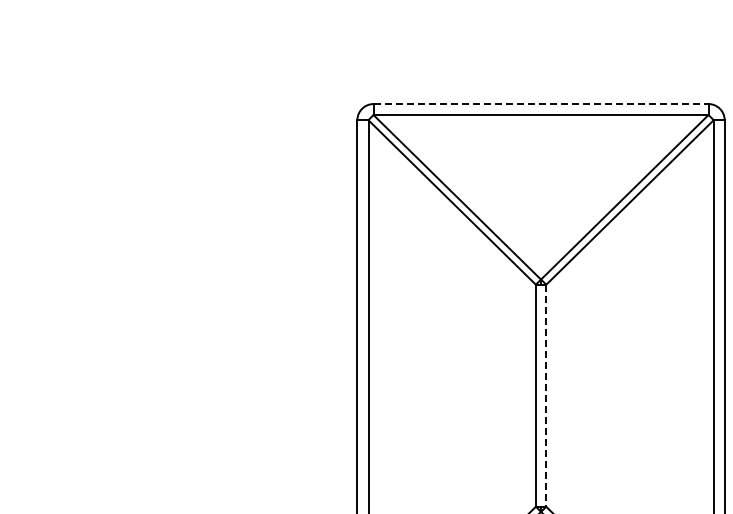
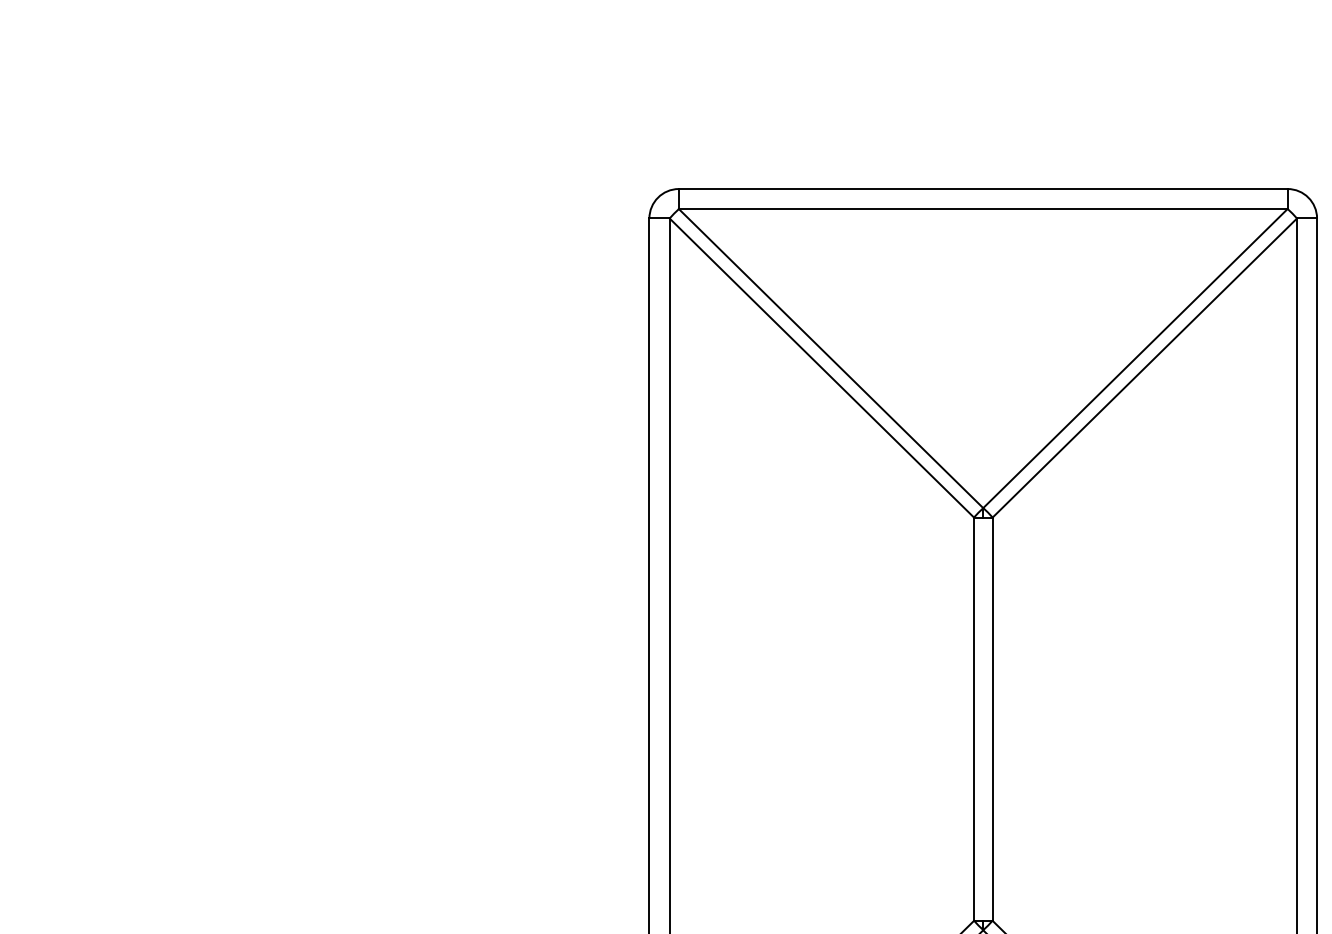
line: (541, 104) -> (984, 189), dashed -> solid
line: (546, 395) -> (993, 718), dashed -> solid

